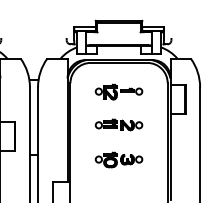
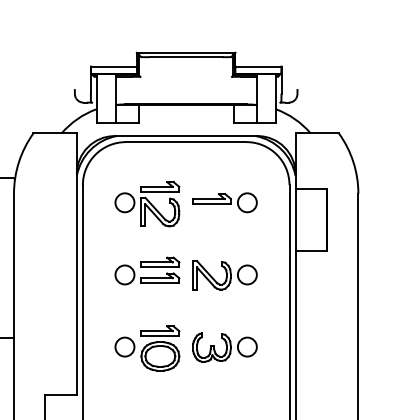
part: (118, 91) -> (184, 202), size x1.43
part: (118, 124) -> (184, 272), size x1.43
part: (118, 159) -> (184, 347), size x1.43

